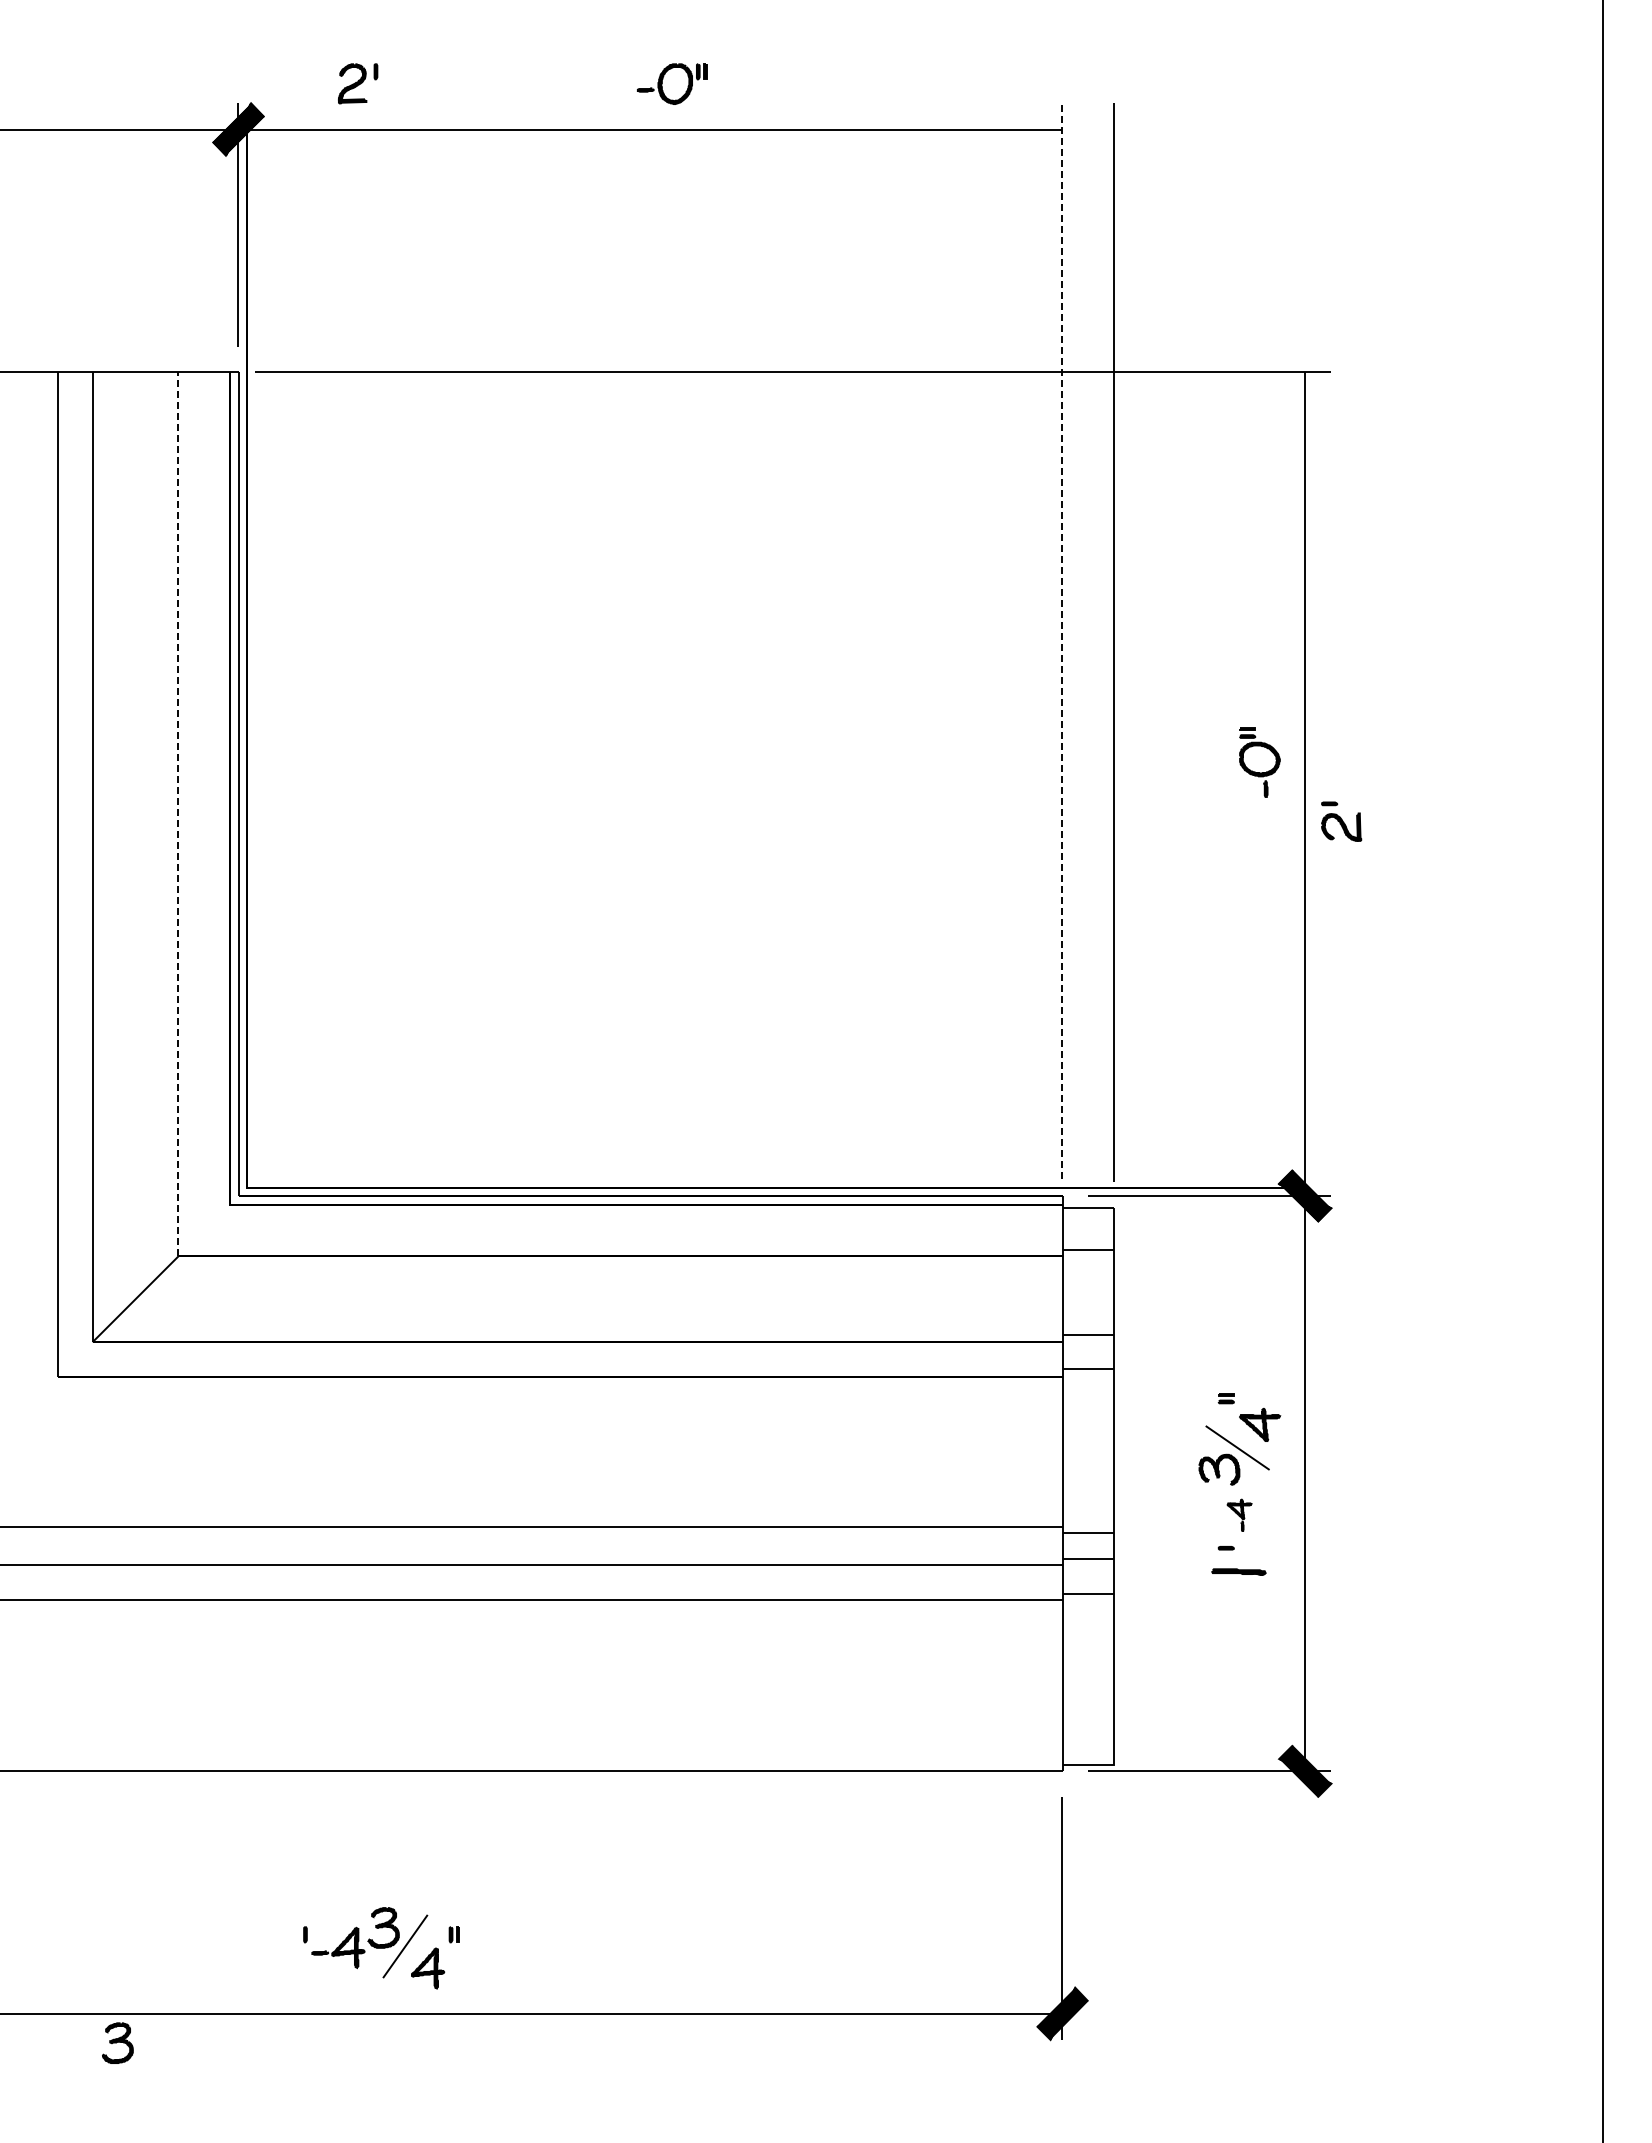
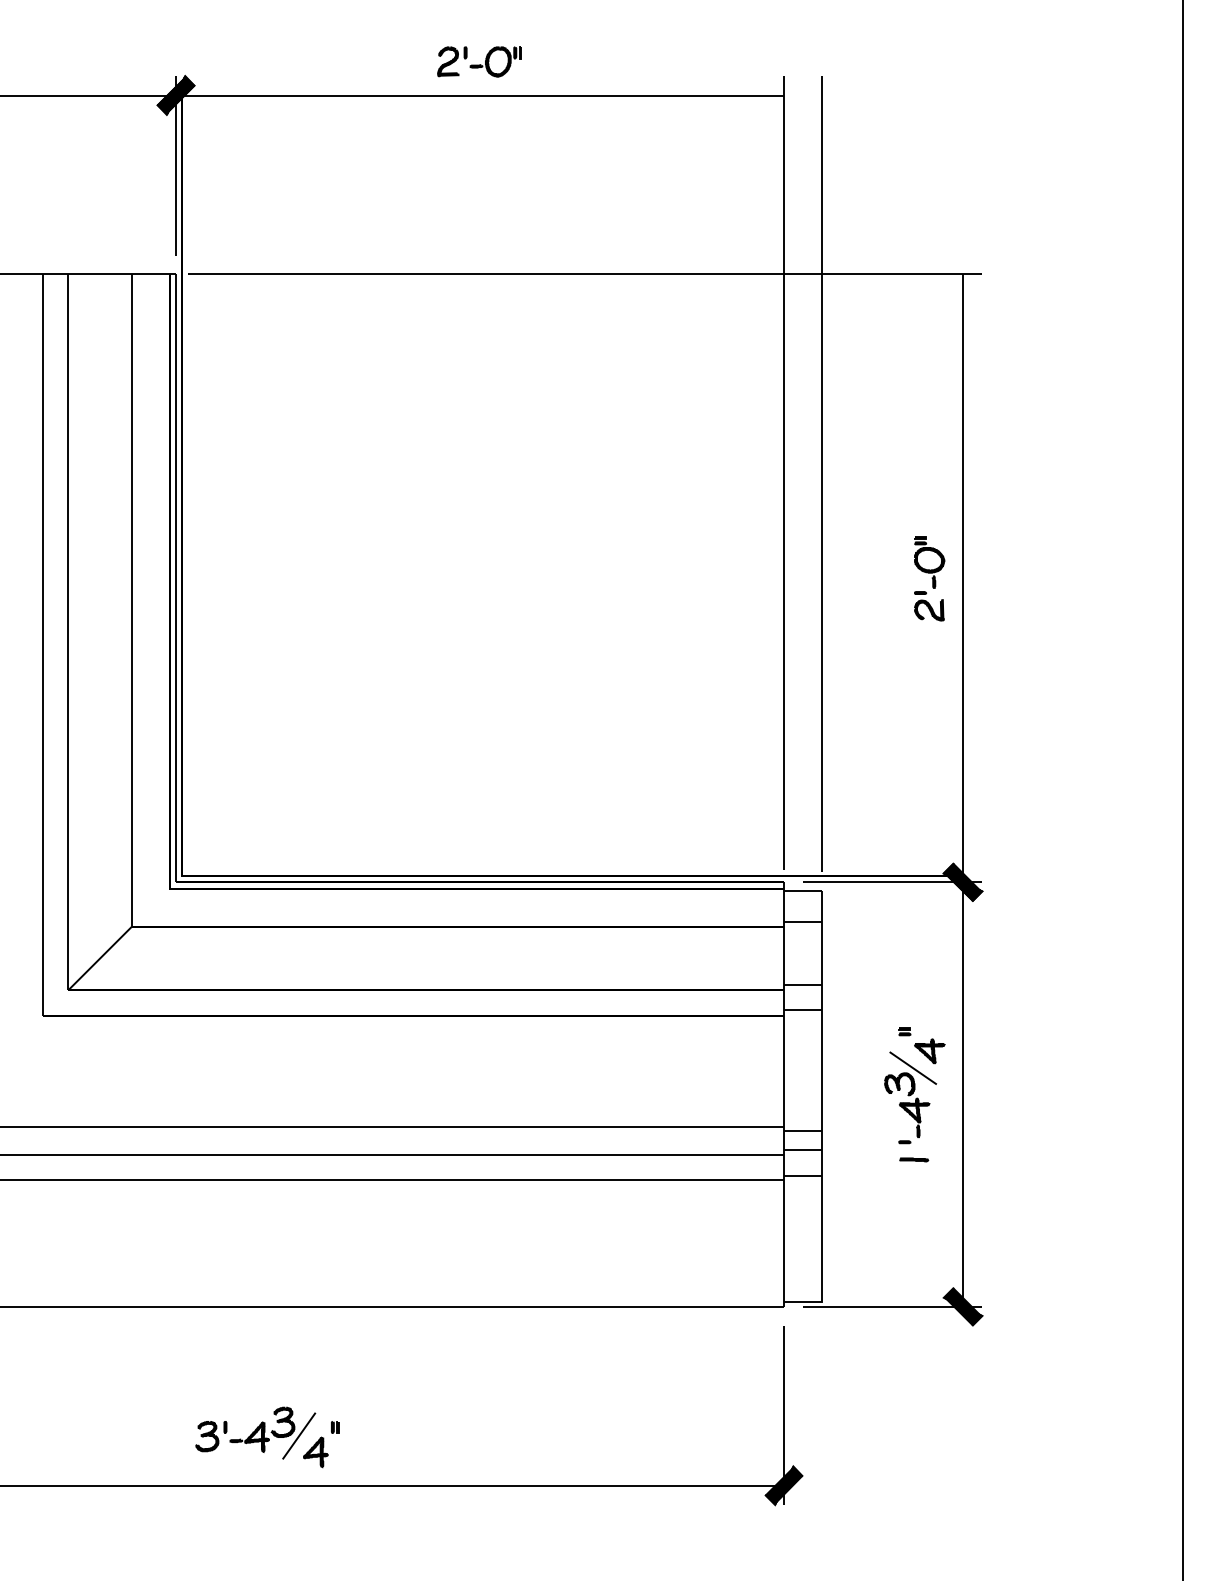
part: (358, 83) -> (452, 61), moved
line: (1062, 641) -> (783, 473), dashed -> solid
line: (178, 813) -> (131, 600), dashed -> solid
part: (1341, 821) -> (929, 606), moved
part: (1239, 1515) -> (914, 1118), size x1.67
part: (1238, 1572) -> (913, 1160), size x0.71
part: (117, 2042) -> (207, 1436), moved

